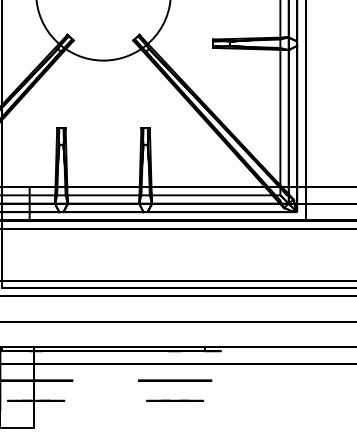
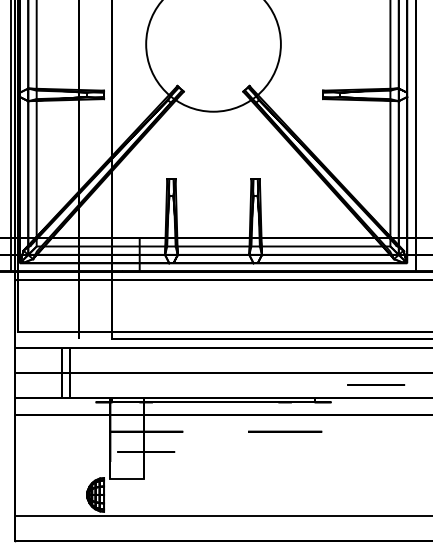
line: (175, 400) -> (376, 384), moved

